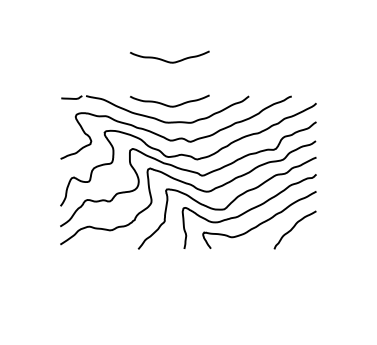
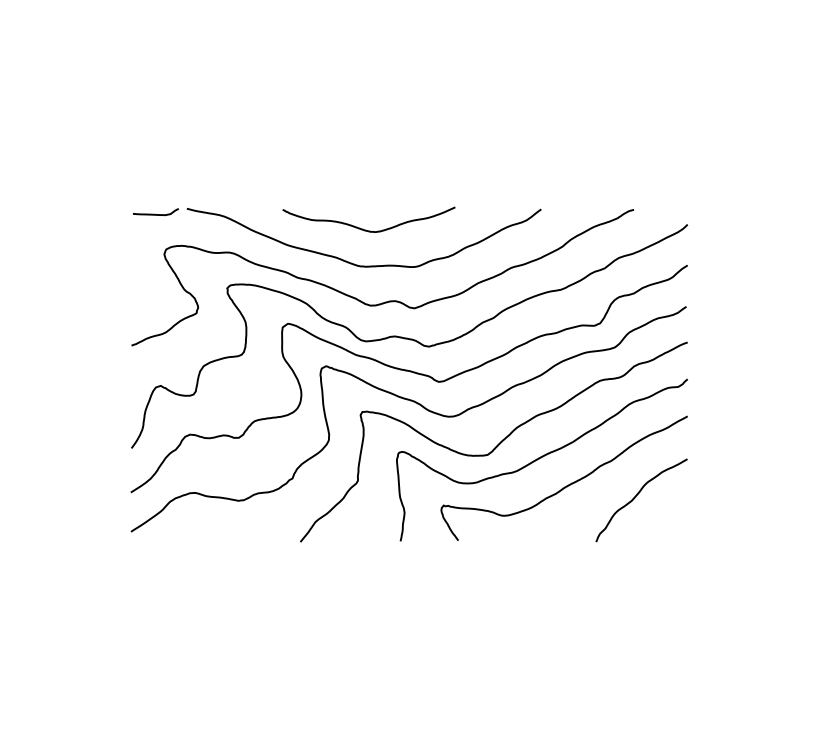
curve: (167, 60) -> (363, 131), removed

